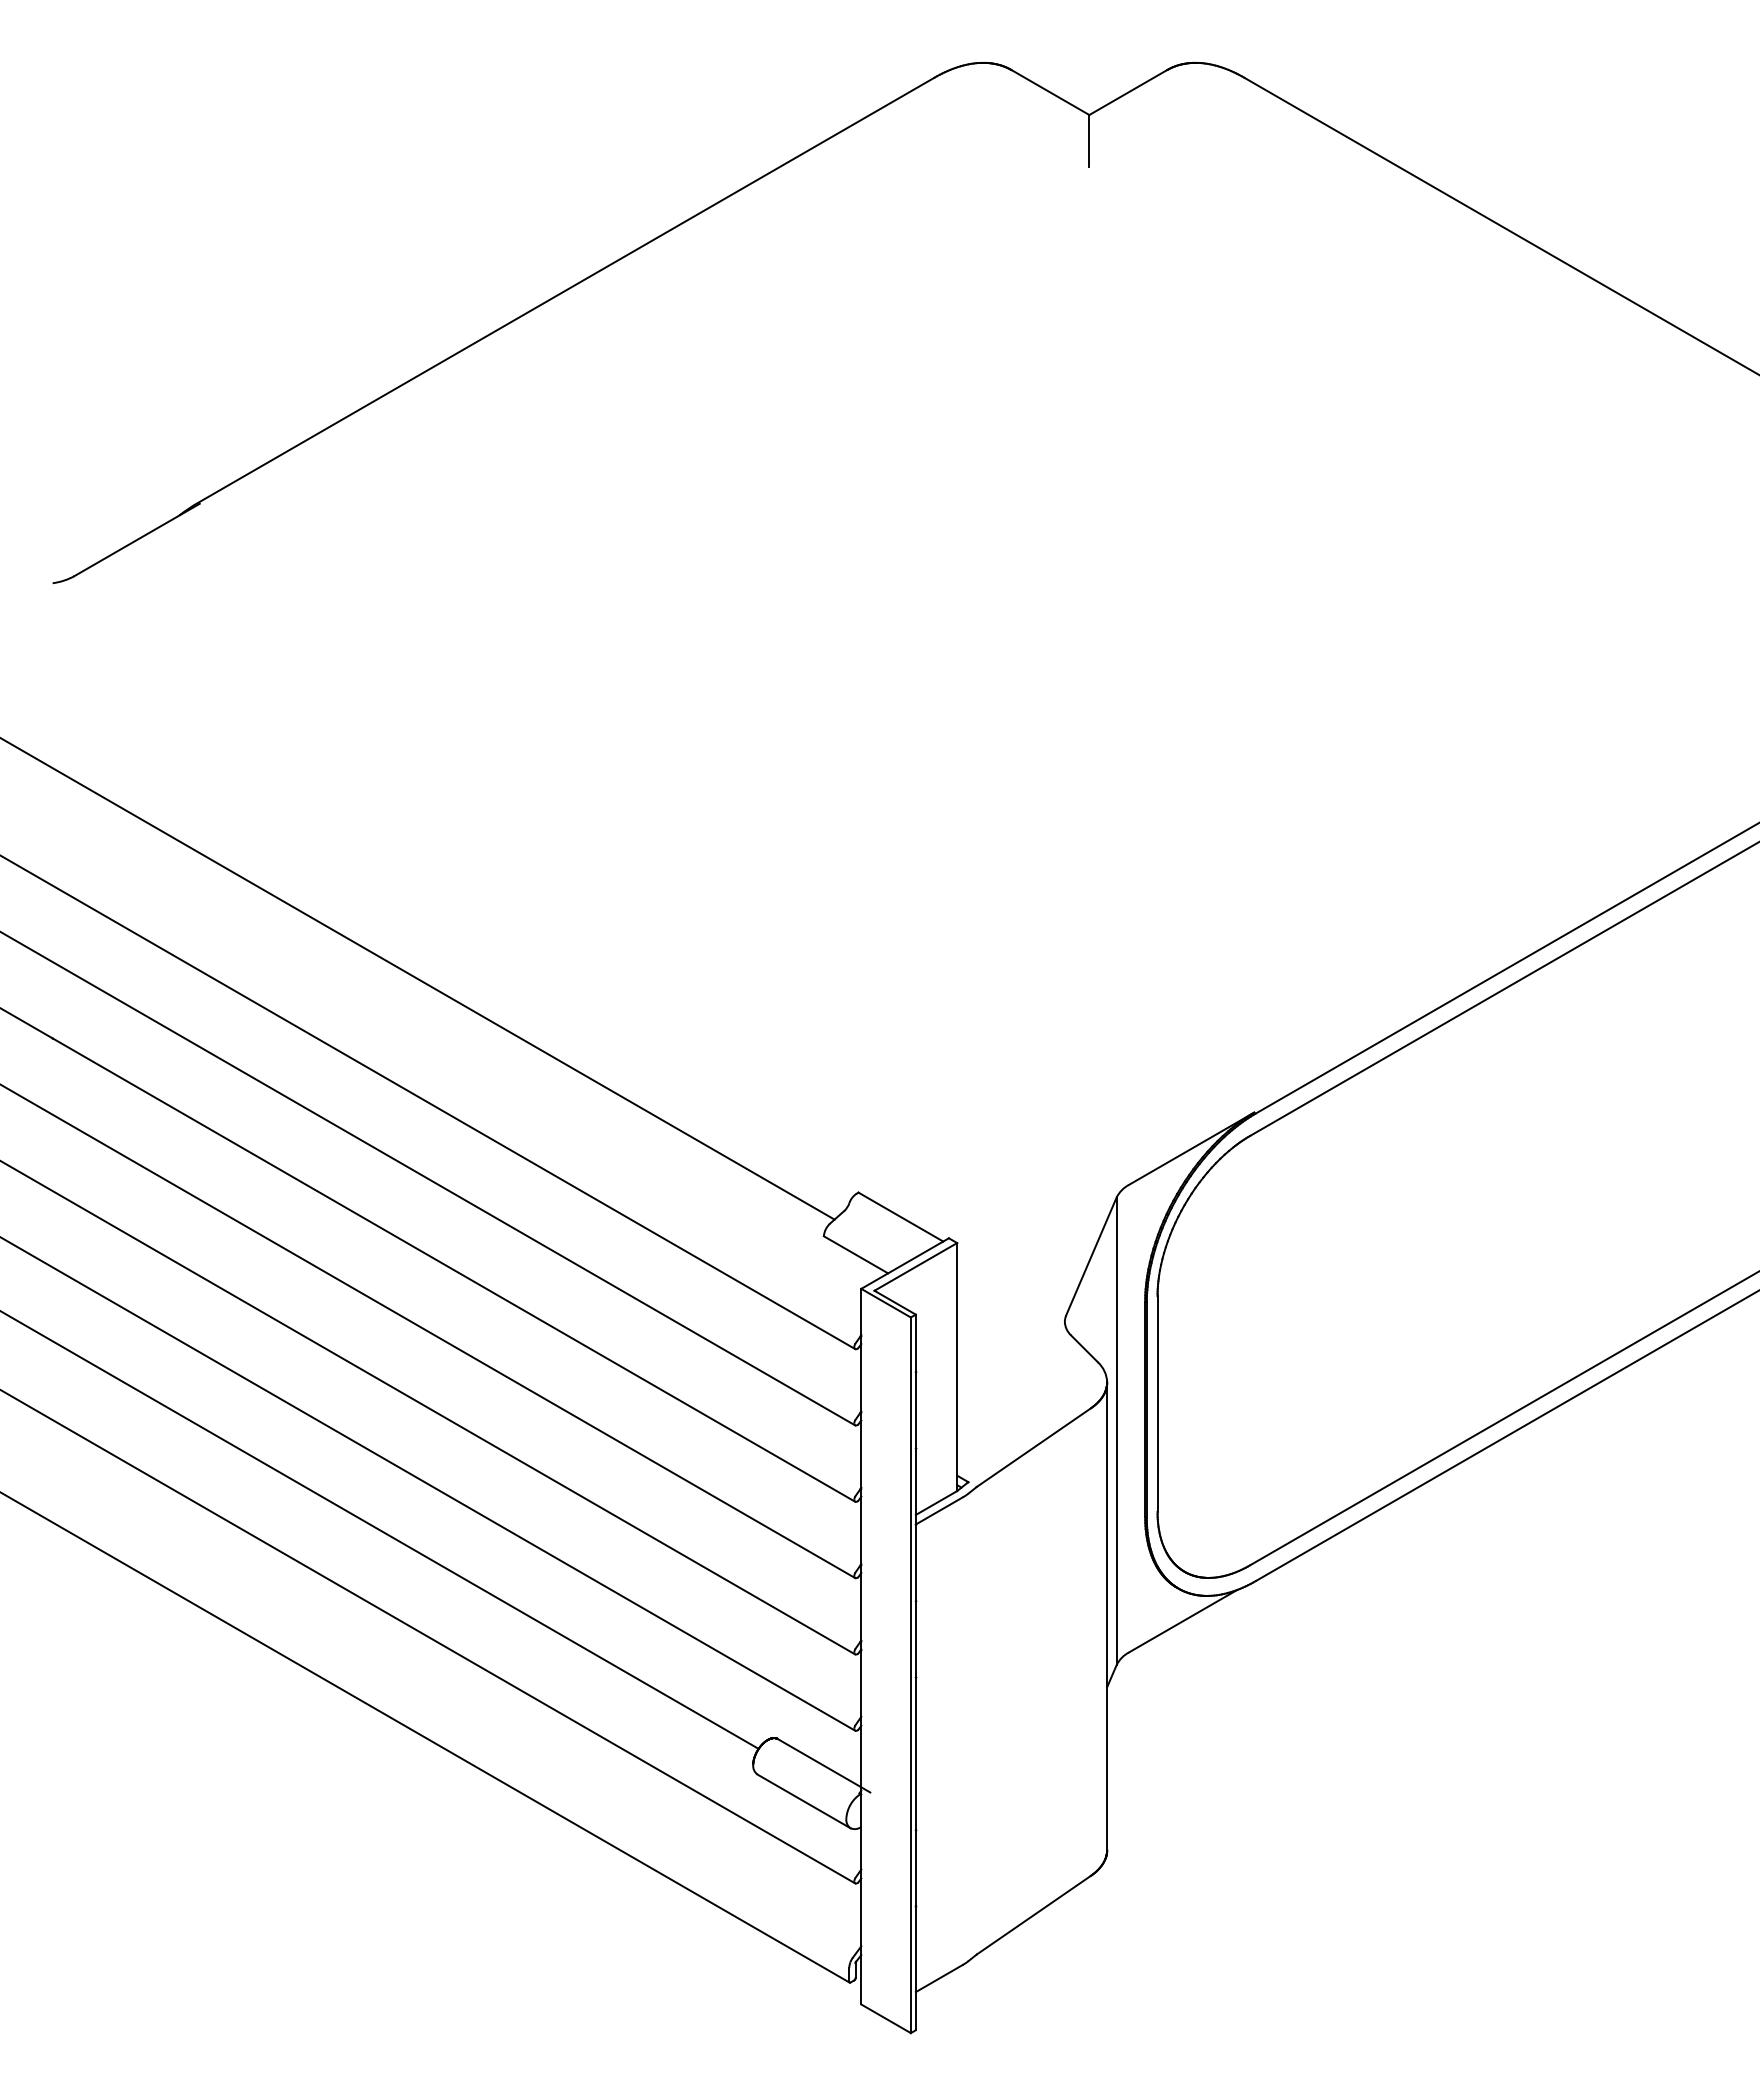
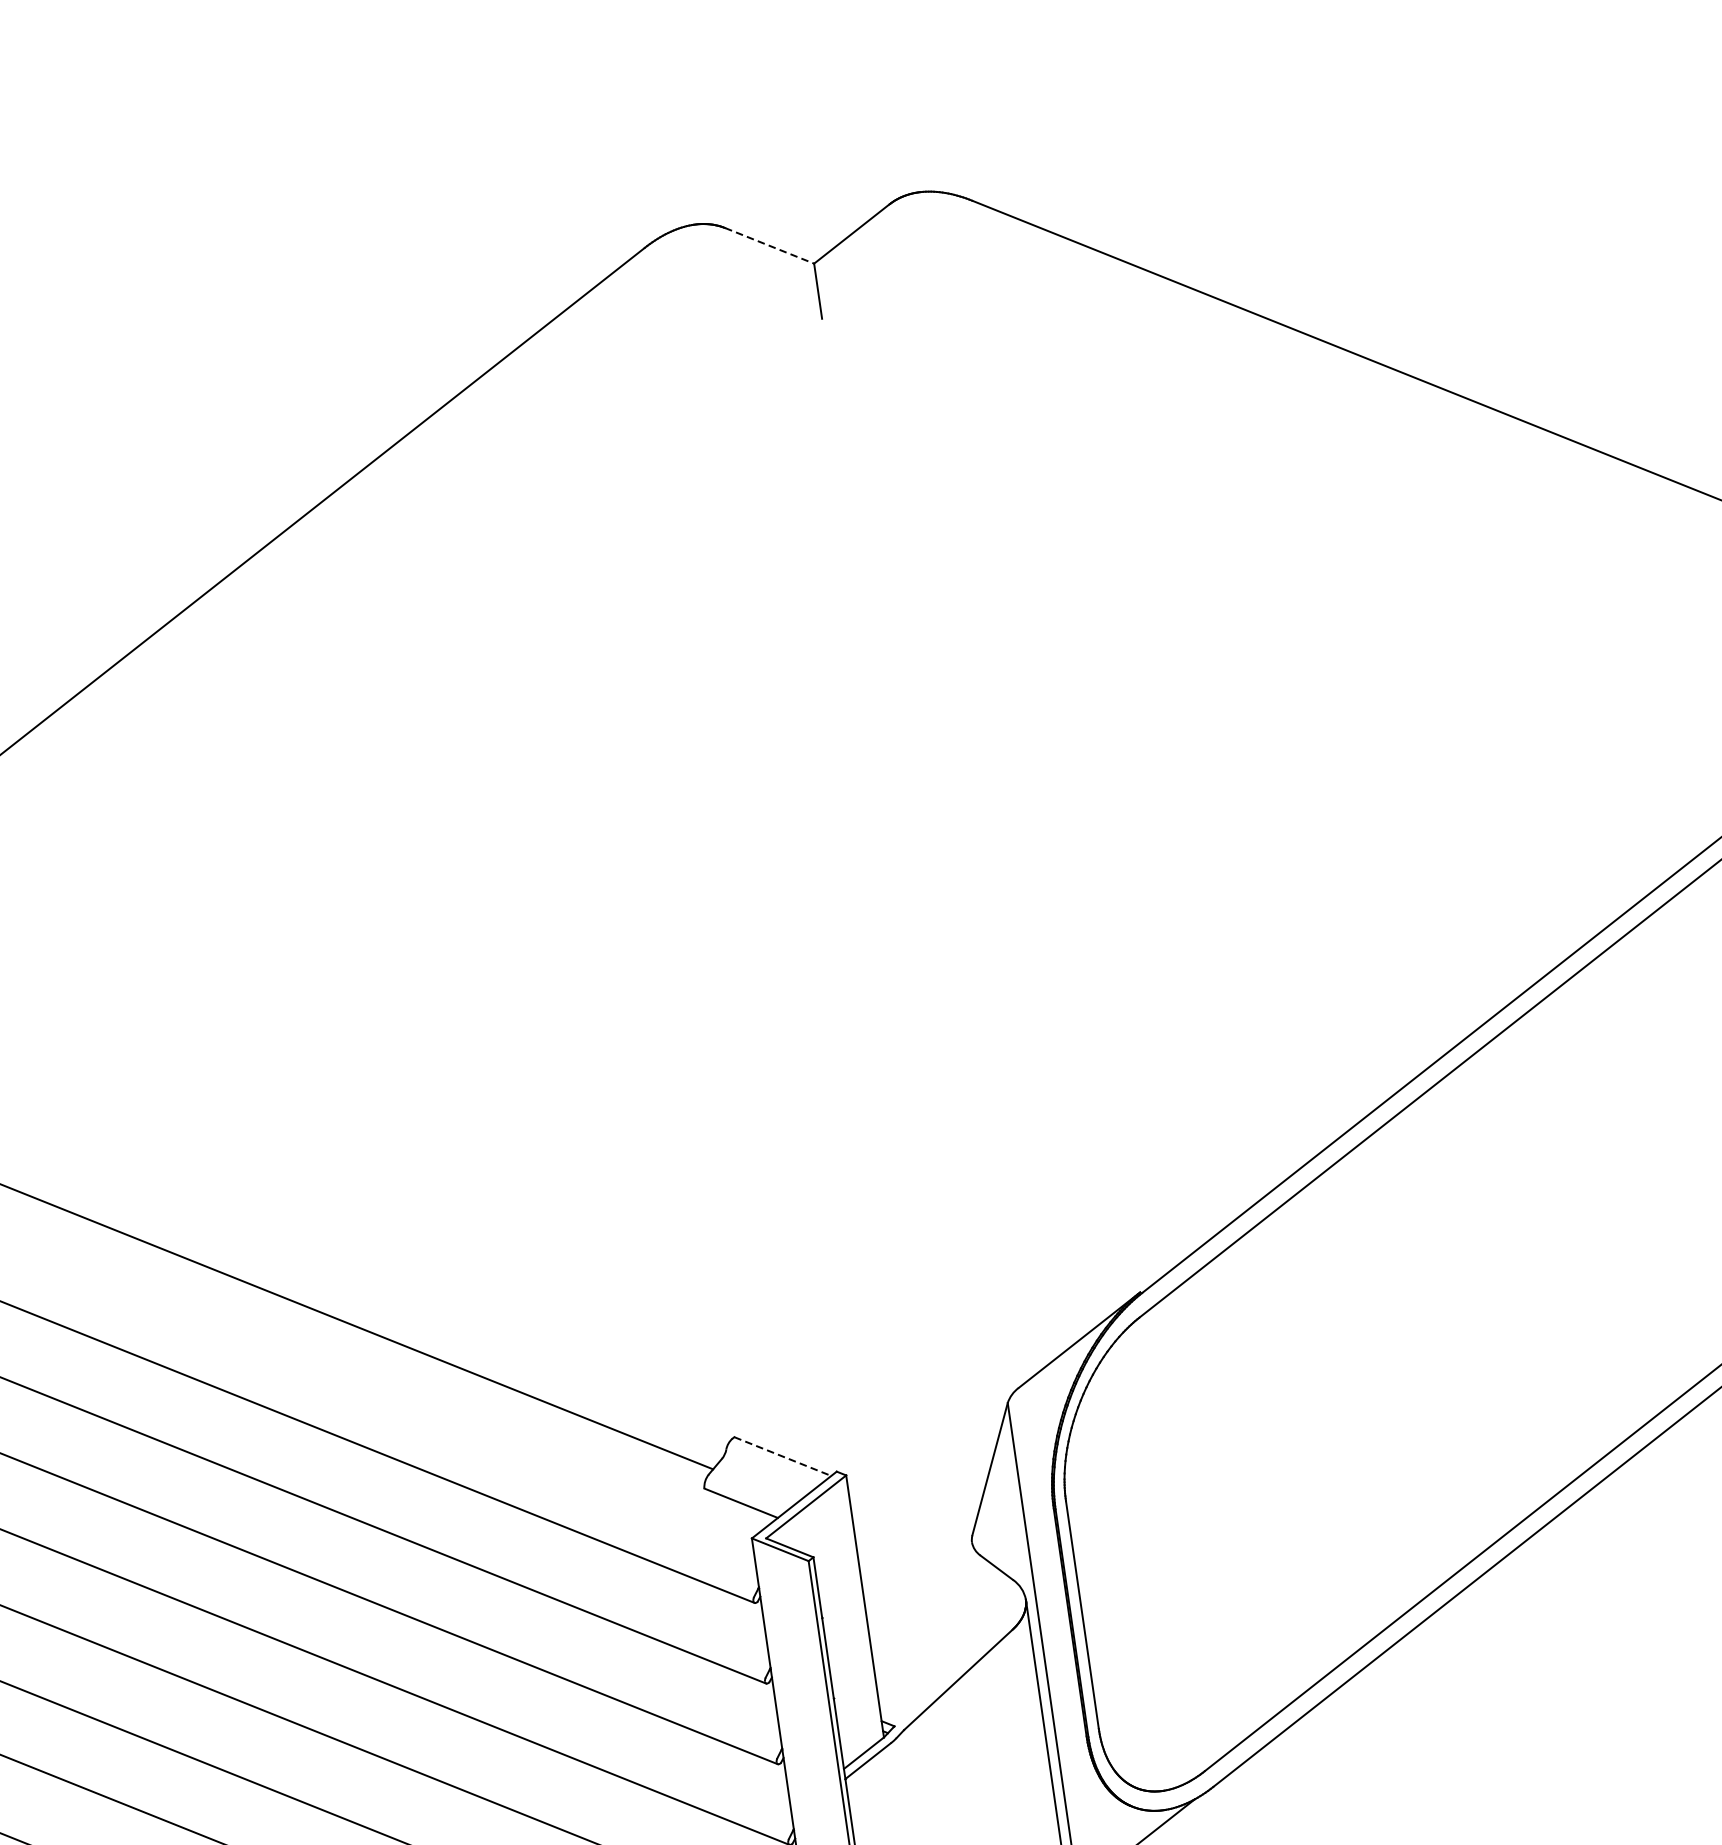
line: (1050, 92) -> (769, 245), solid -> dashed
line: (900, 1217) -> (782, 1457), solid -> dashed

